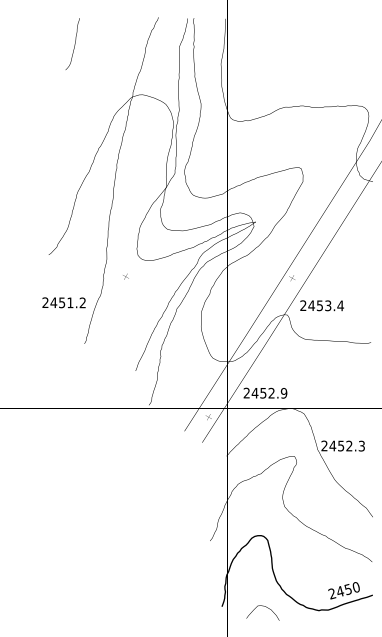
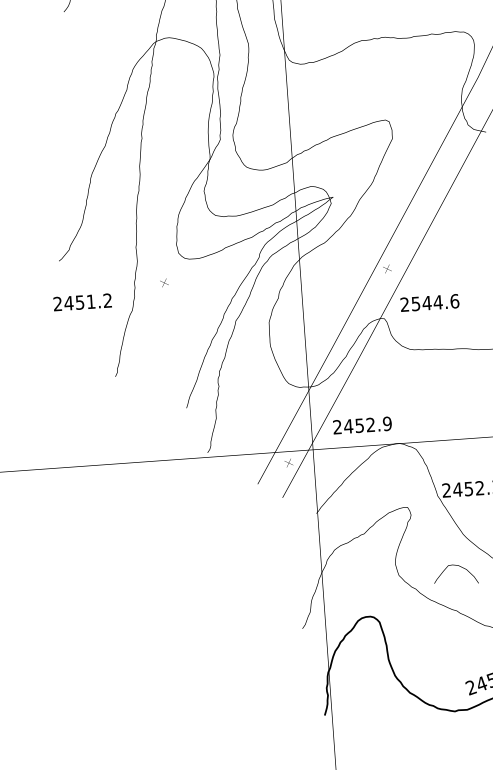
text: (63, 302) -> (81, 301), moved
text: (325, 305) -> (434, 302), 2453.4 -> 2544.6
curve: (262, 606) -> (454, 565), moved

